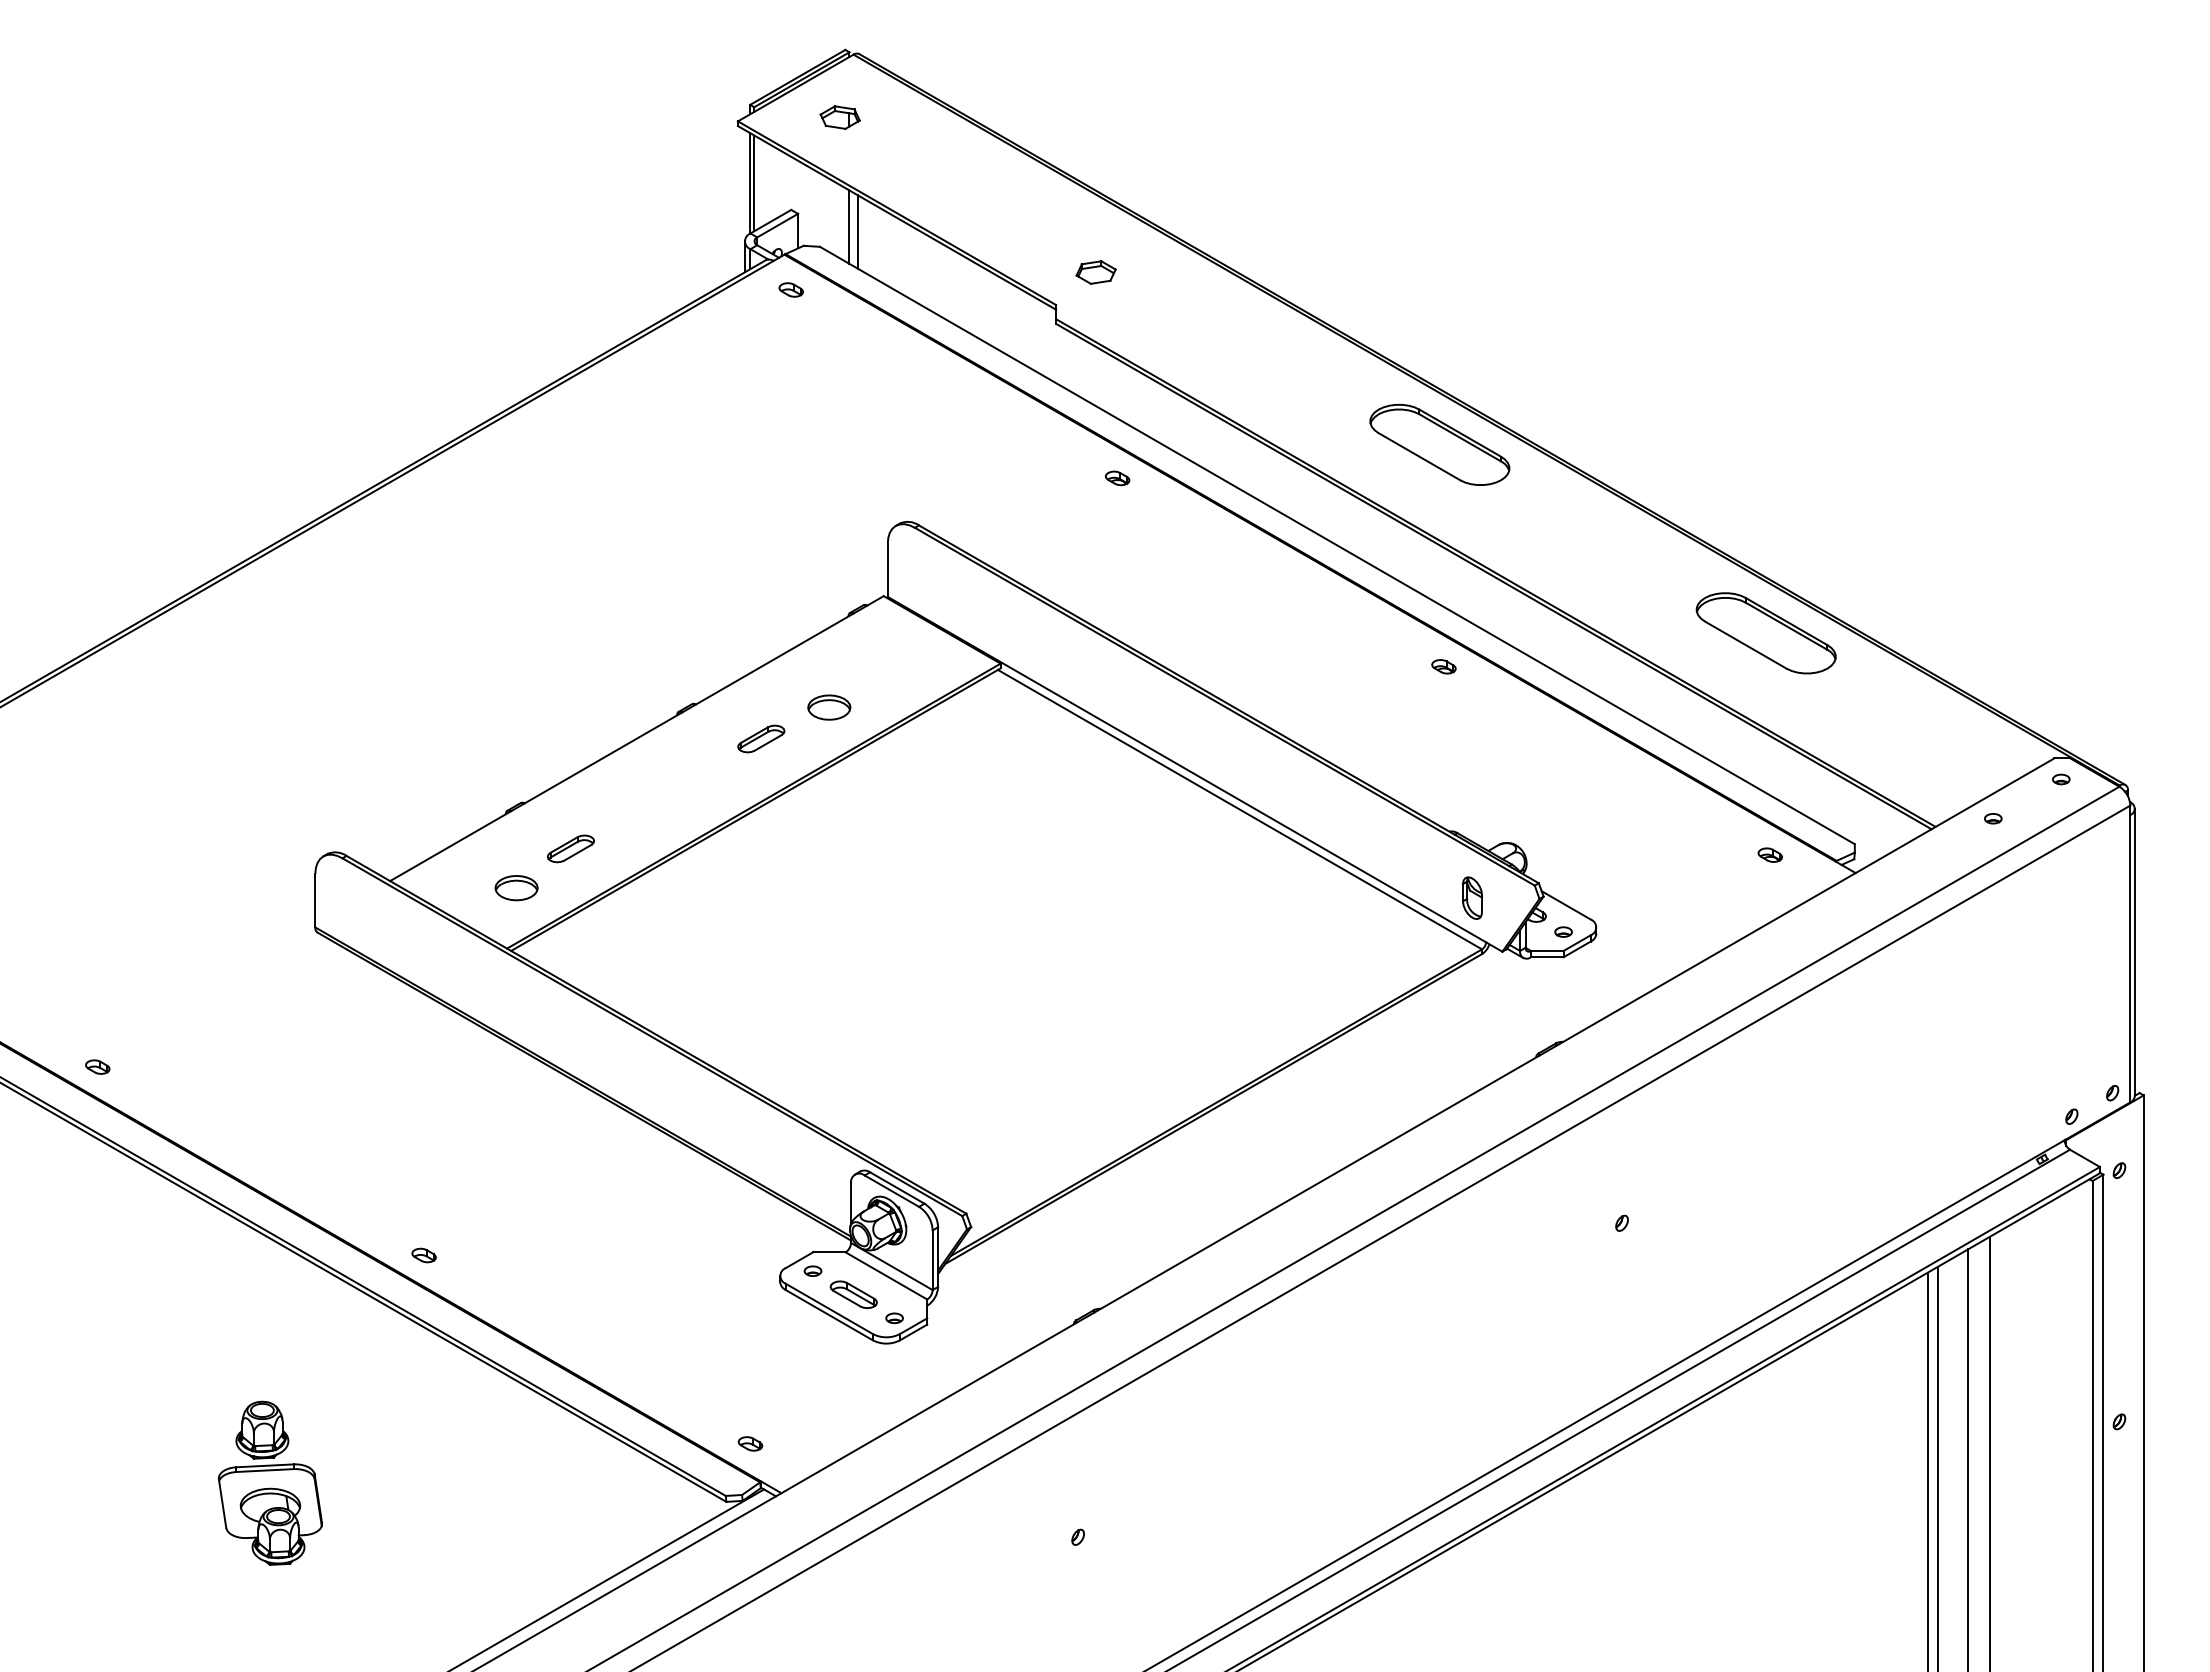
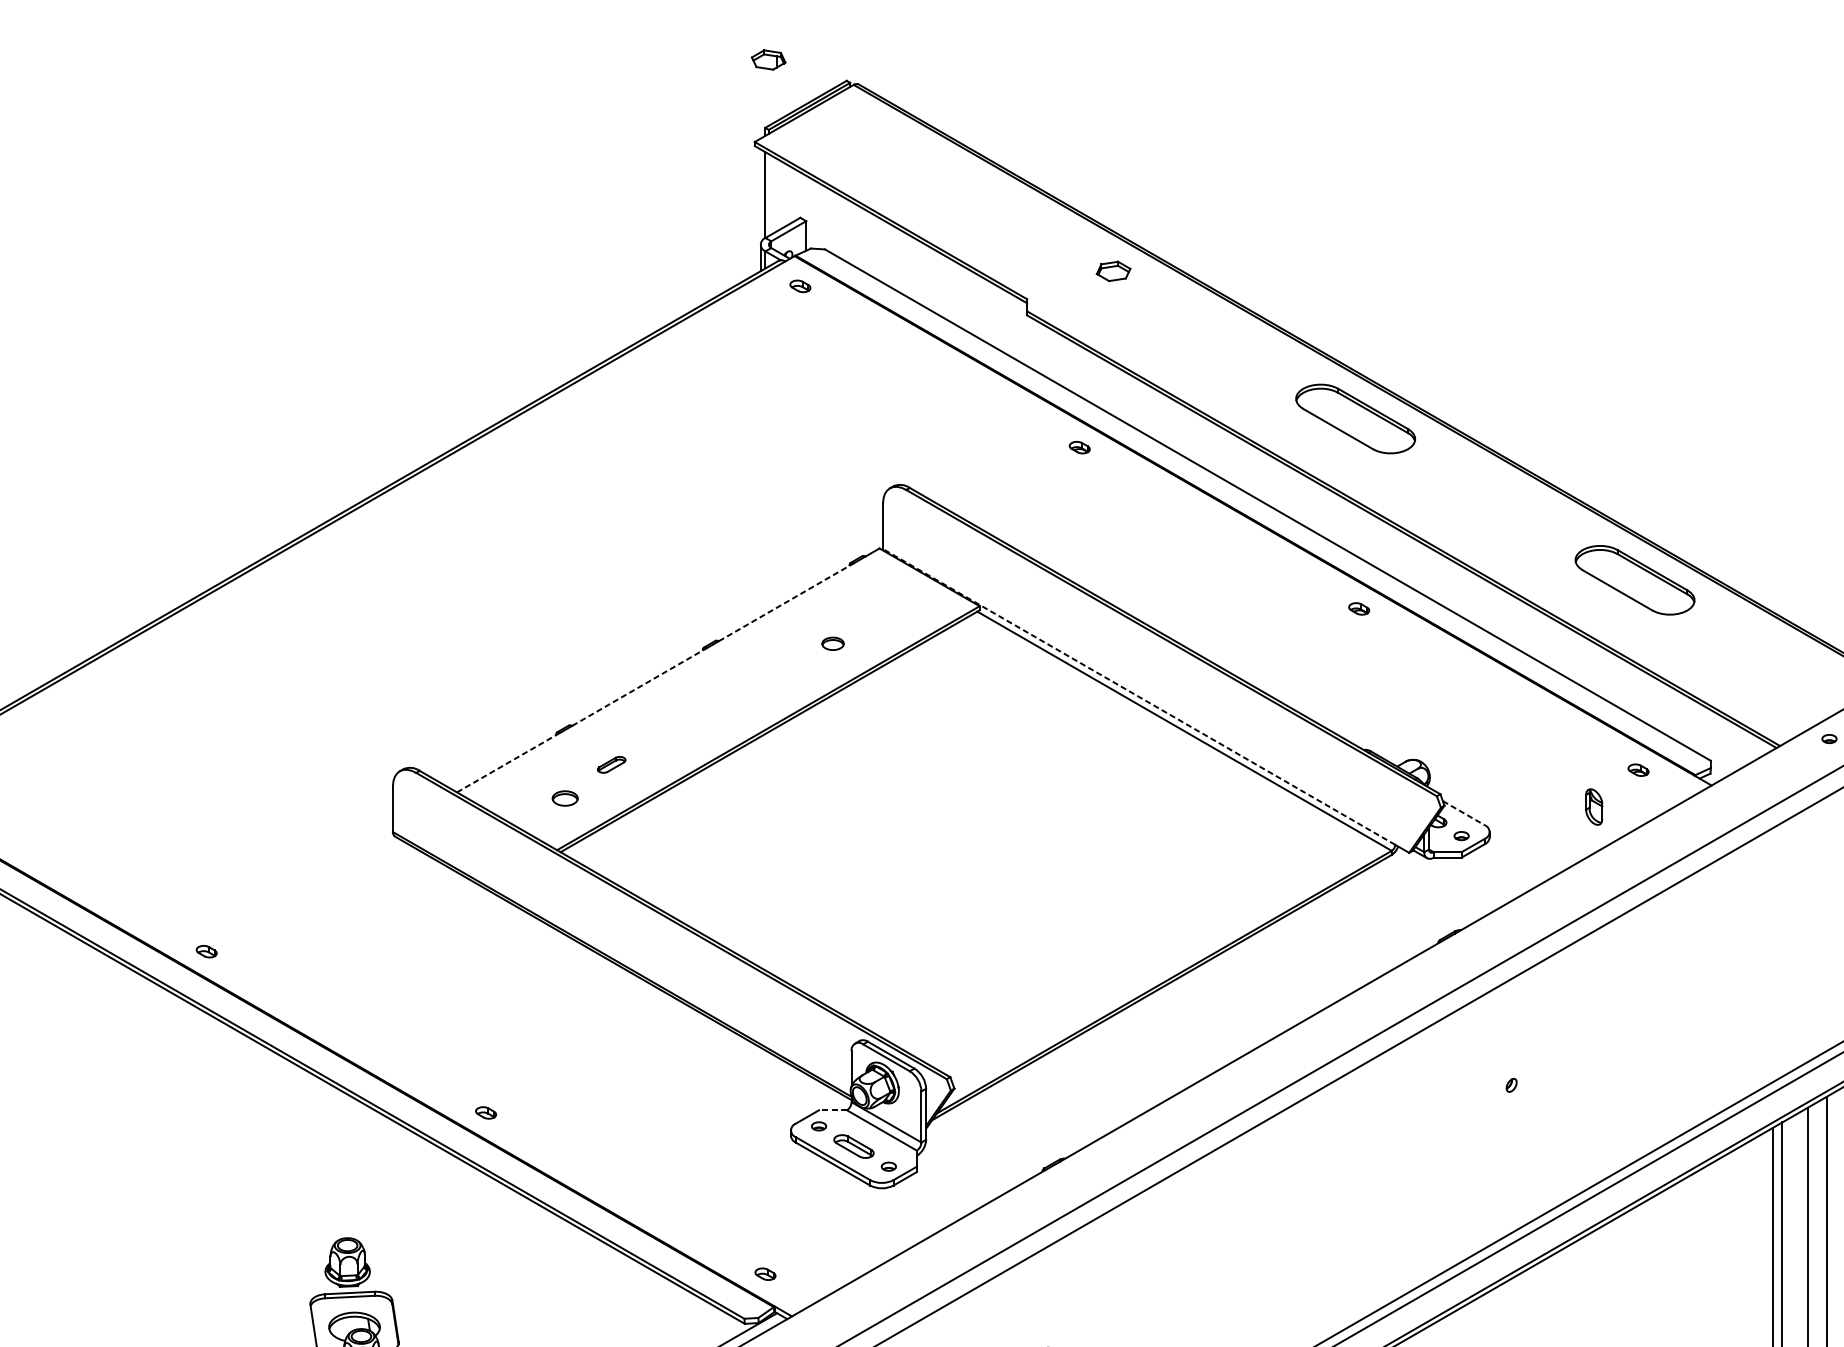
part: (839, 117) -> (768, 59), moved
line: (754, 183) -> (768, 195), removed
line: (849, 226) -> (850, 232), removed
line: (857, 231) -> (857, 236), removed
part: (1095, 272) -> (1113, 271), moved
line: (775, 658) -> (786, 601), solid -> dashed
part: (829, 707) -> (833, 643), size x0.6
part: (761, 738) -> (774, 670), removed
line: (604, 757) -> (640, 686), solid -> dashed
line: (1186, 769) -> (1138, 696), solid -> dashed
line: (450, 846) -> (508, 762), solid -> dashed
part: (570, 848) -> (611, 764), size x0.7
part: (516, 888) -> (565, 798), size x0.7
part: (1472, 897) -> (1594, 806), moved
line: (1566, 905) -> (1464, 813), solid -> dashed
line: (828, 1252) -> (832, 1110), solid -> dashed

